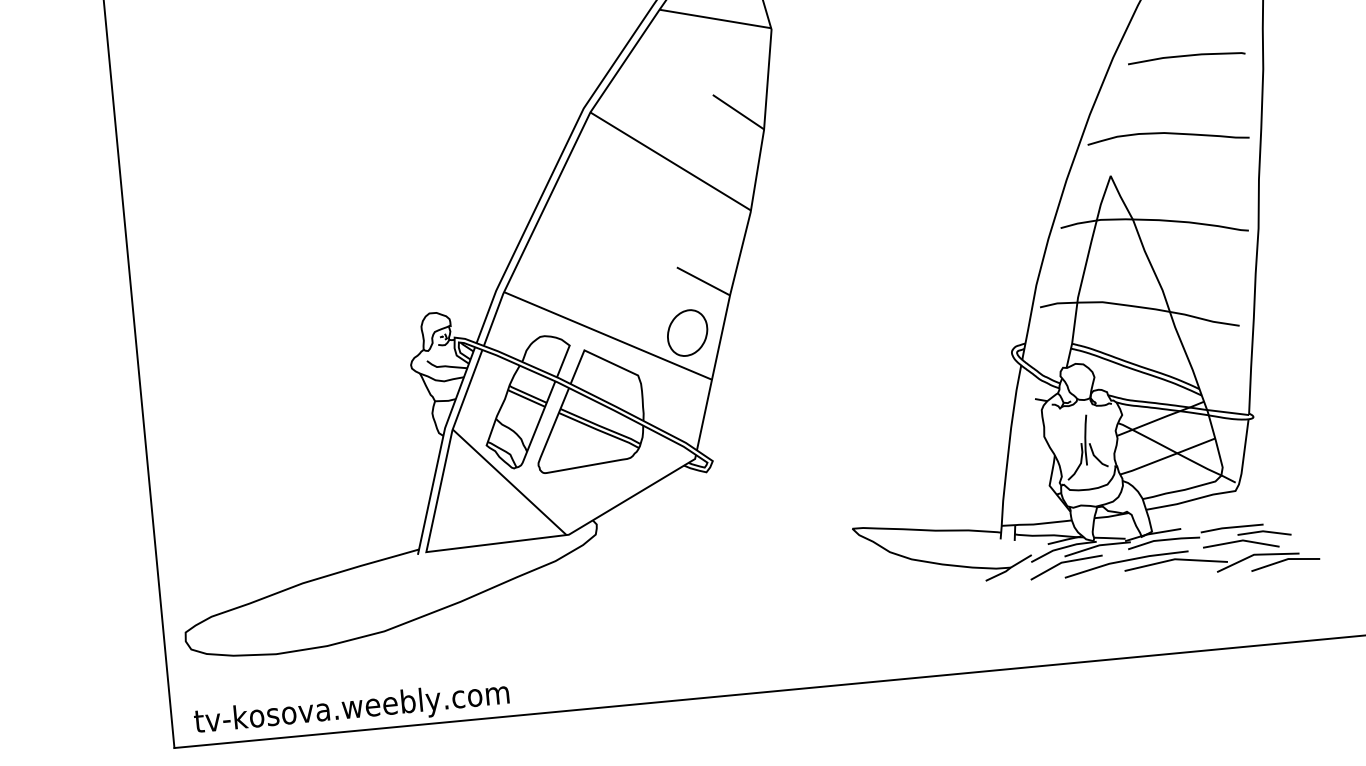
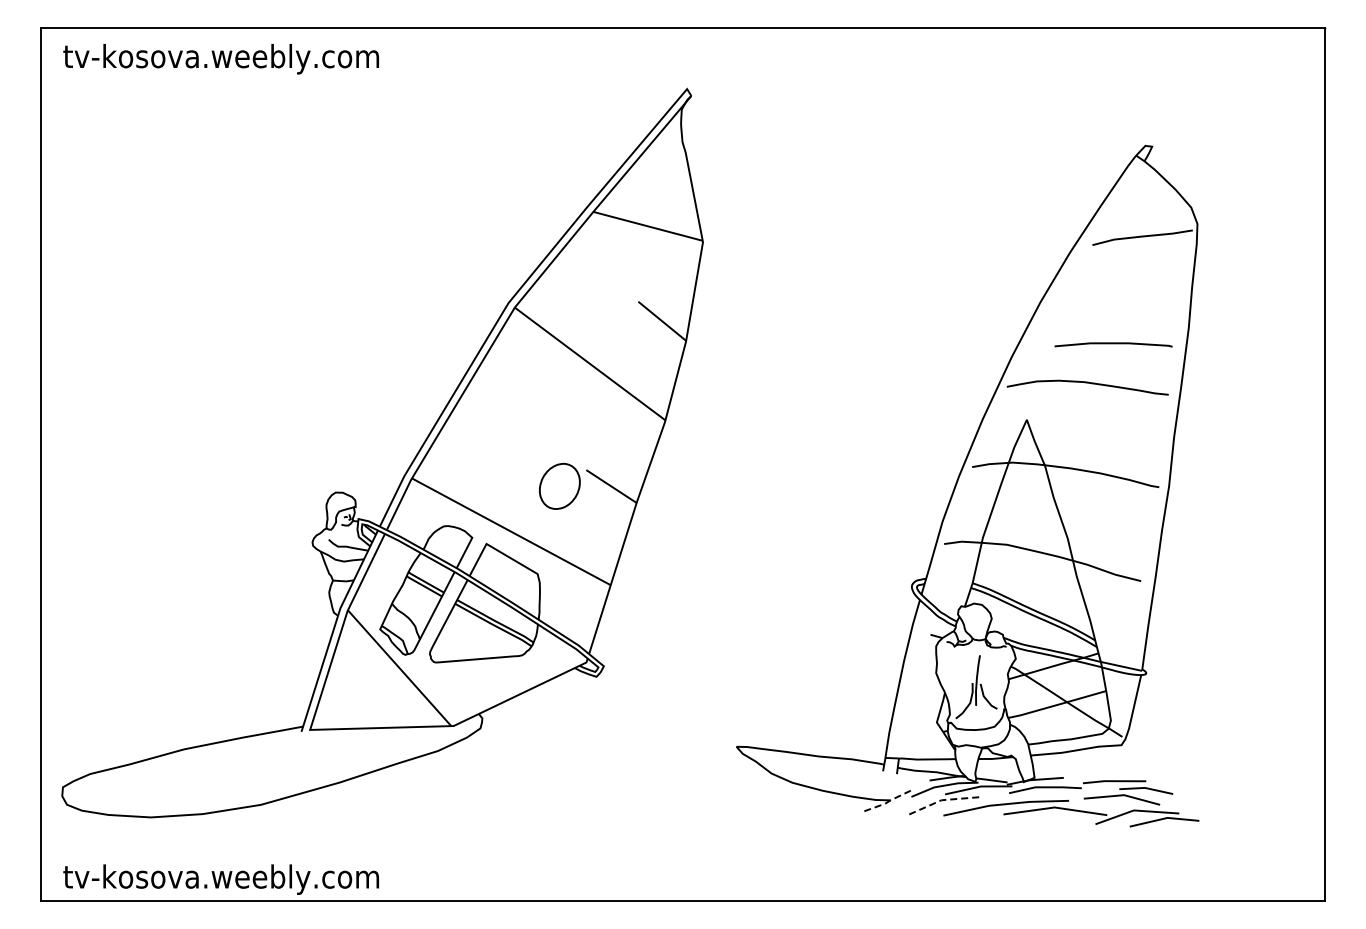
line: (1186, 56) -> (1113, 344), moved
part: (687, 333) -> (559, 486), moved
line: (1064, 562) -> (944, 800), solid -> dashed
line: (1009, 568) -> (889, 801), solid -> dashed

